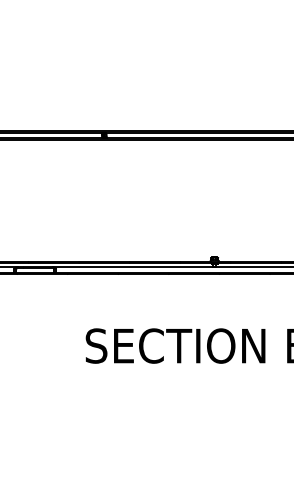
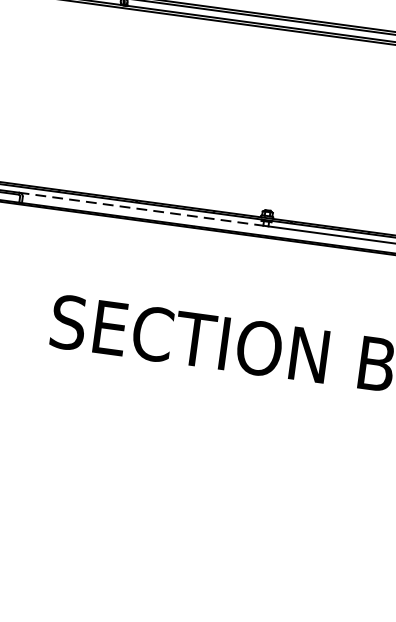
line: (133, 267) -> (141, 210), solid -> dashed

